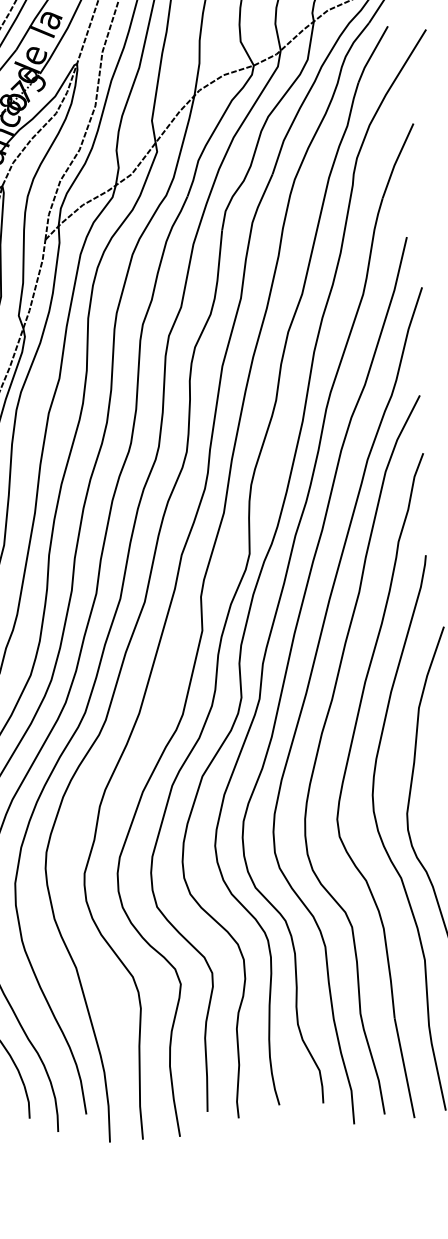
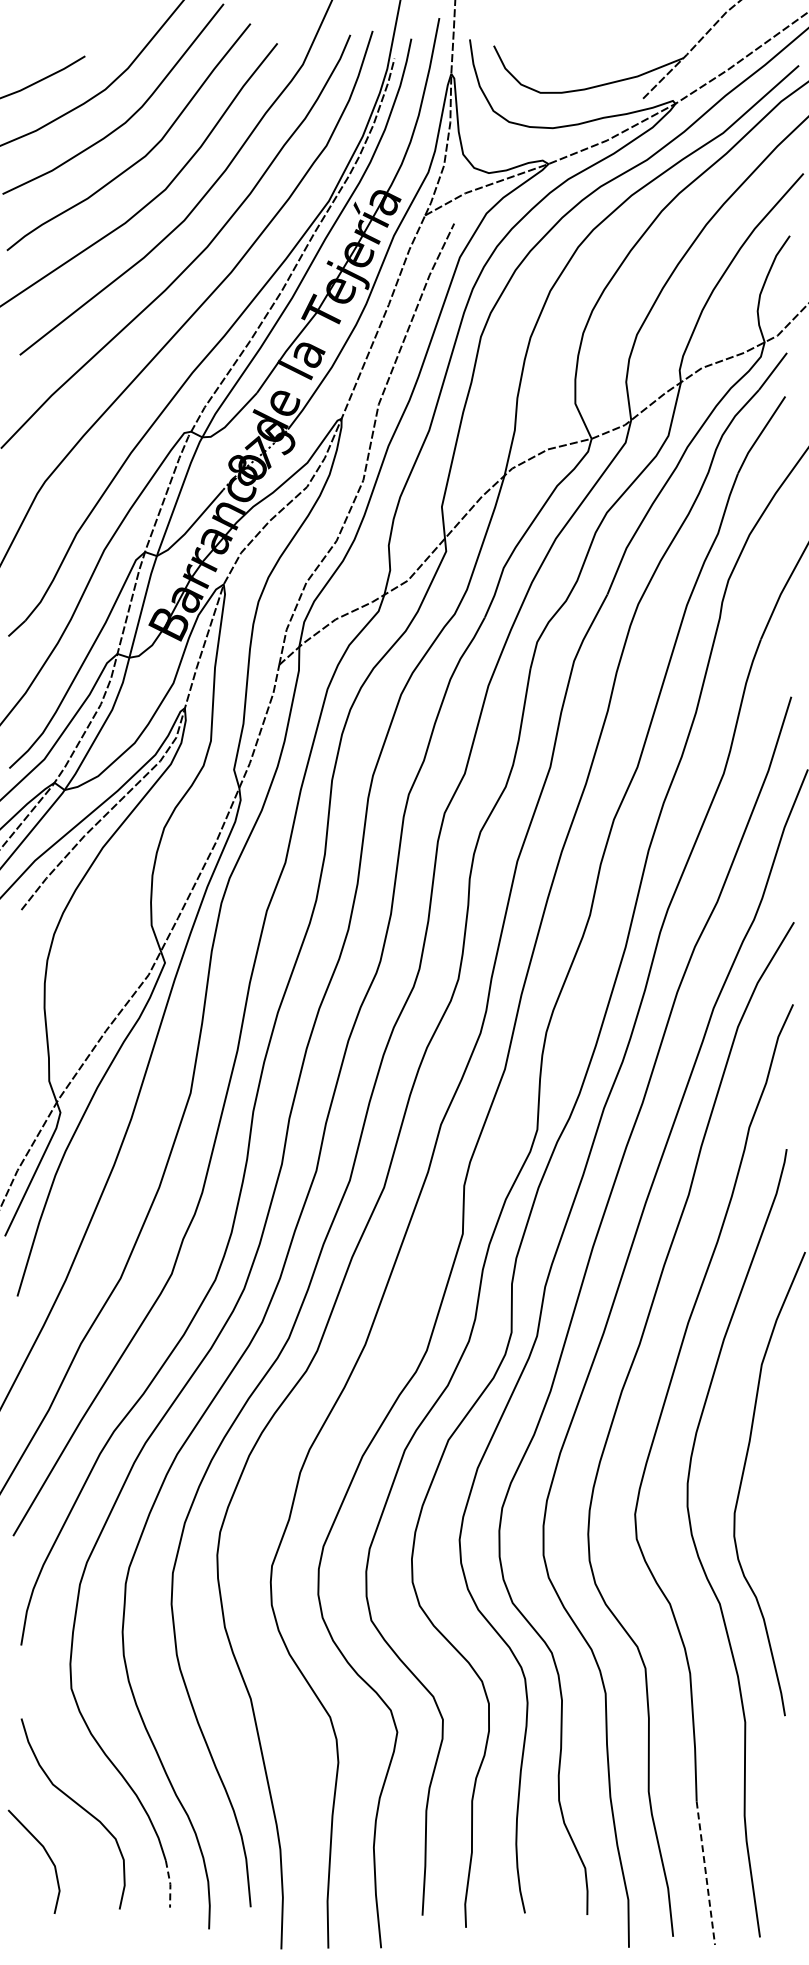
line: (404, 1068) -> (705, 1873), solid -> dashed
line: (28, 1102) -> (170, 1884), solid -> dashed

